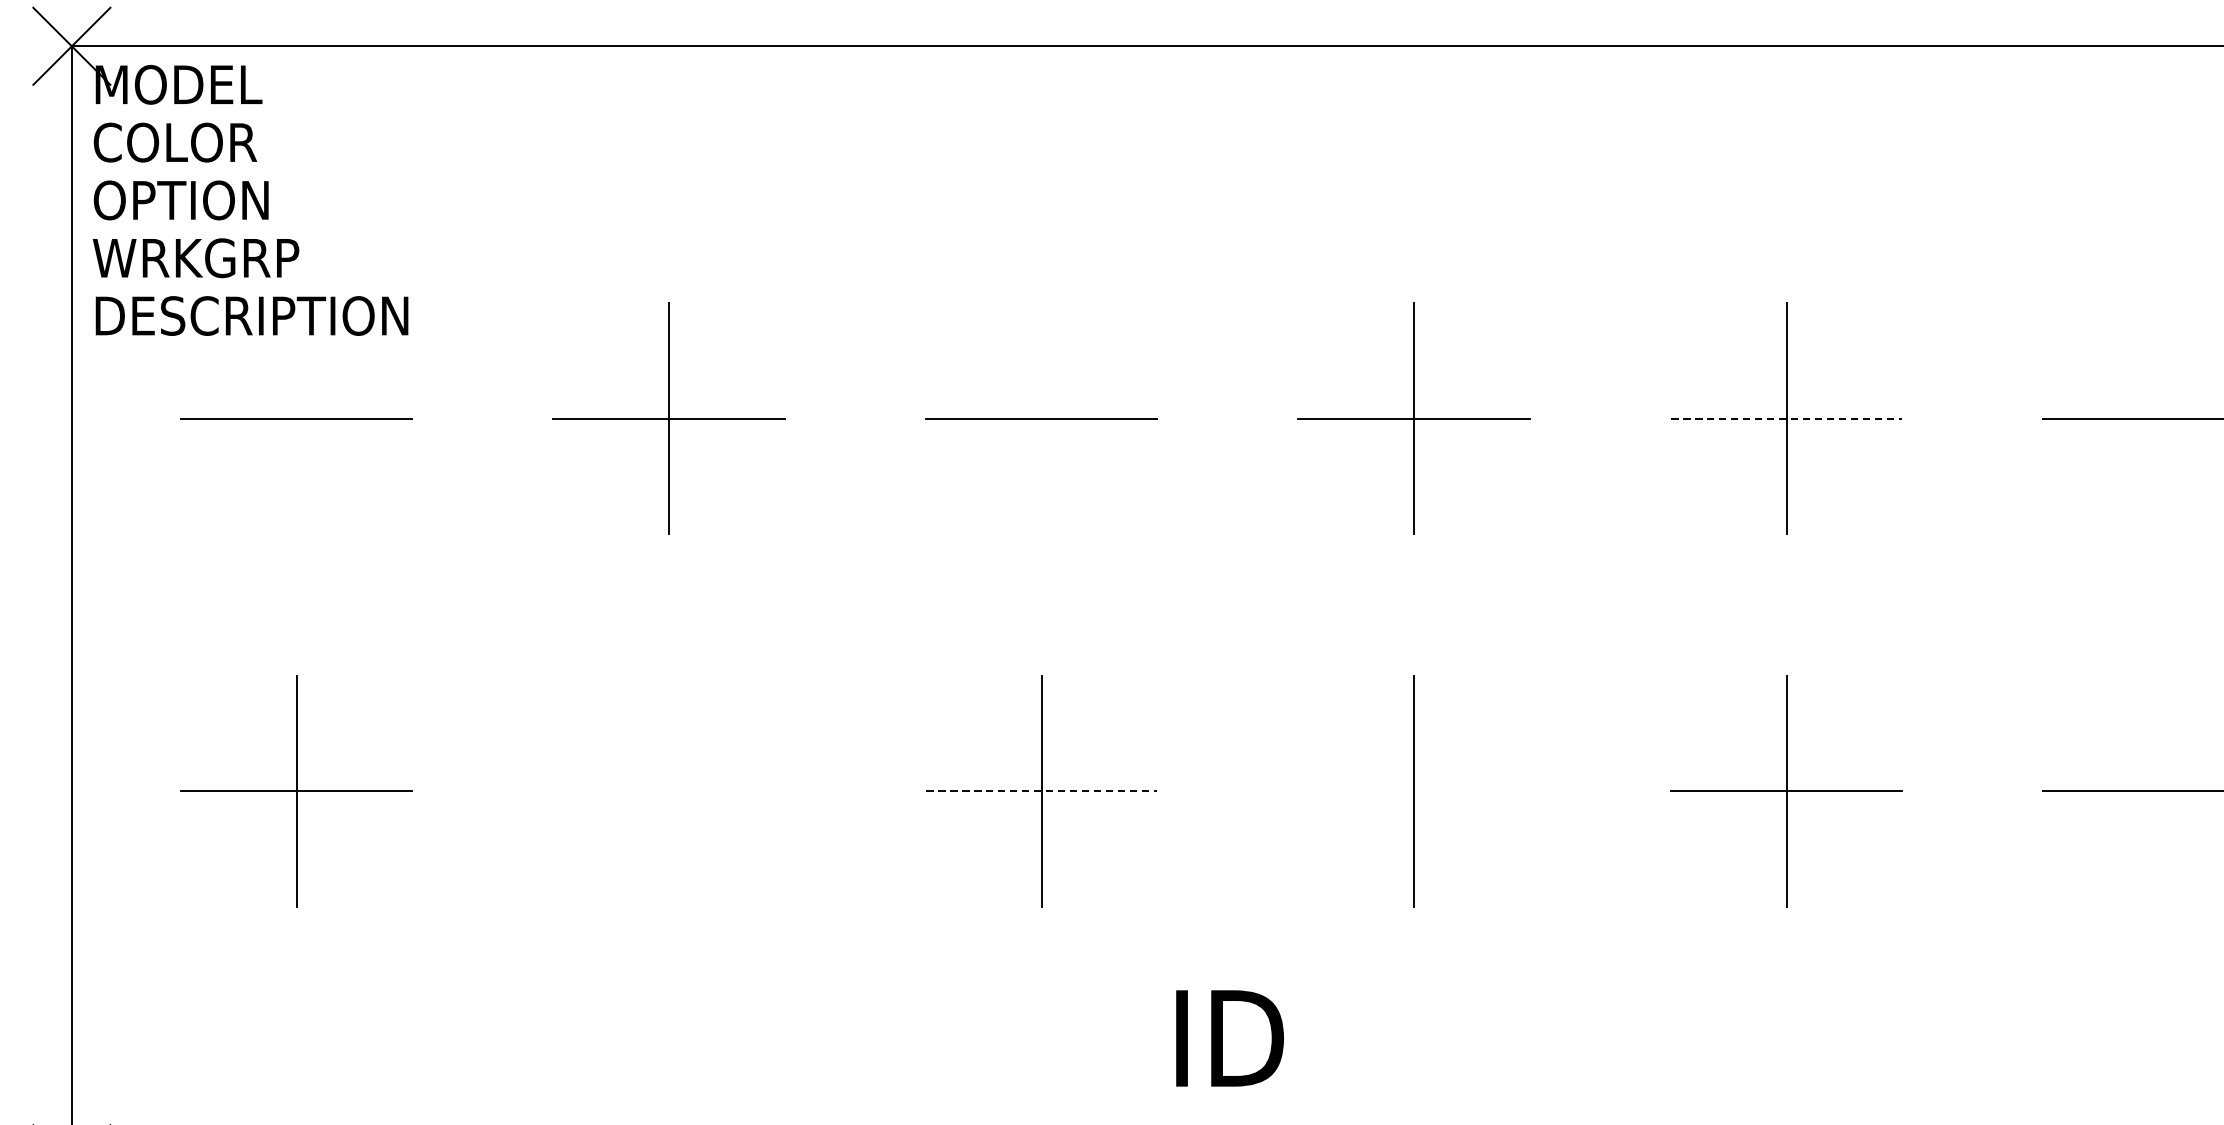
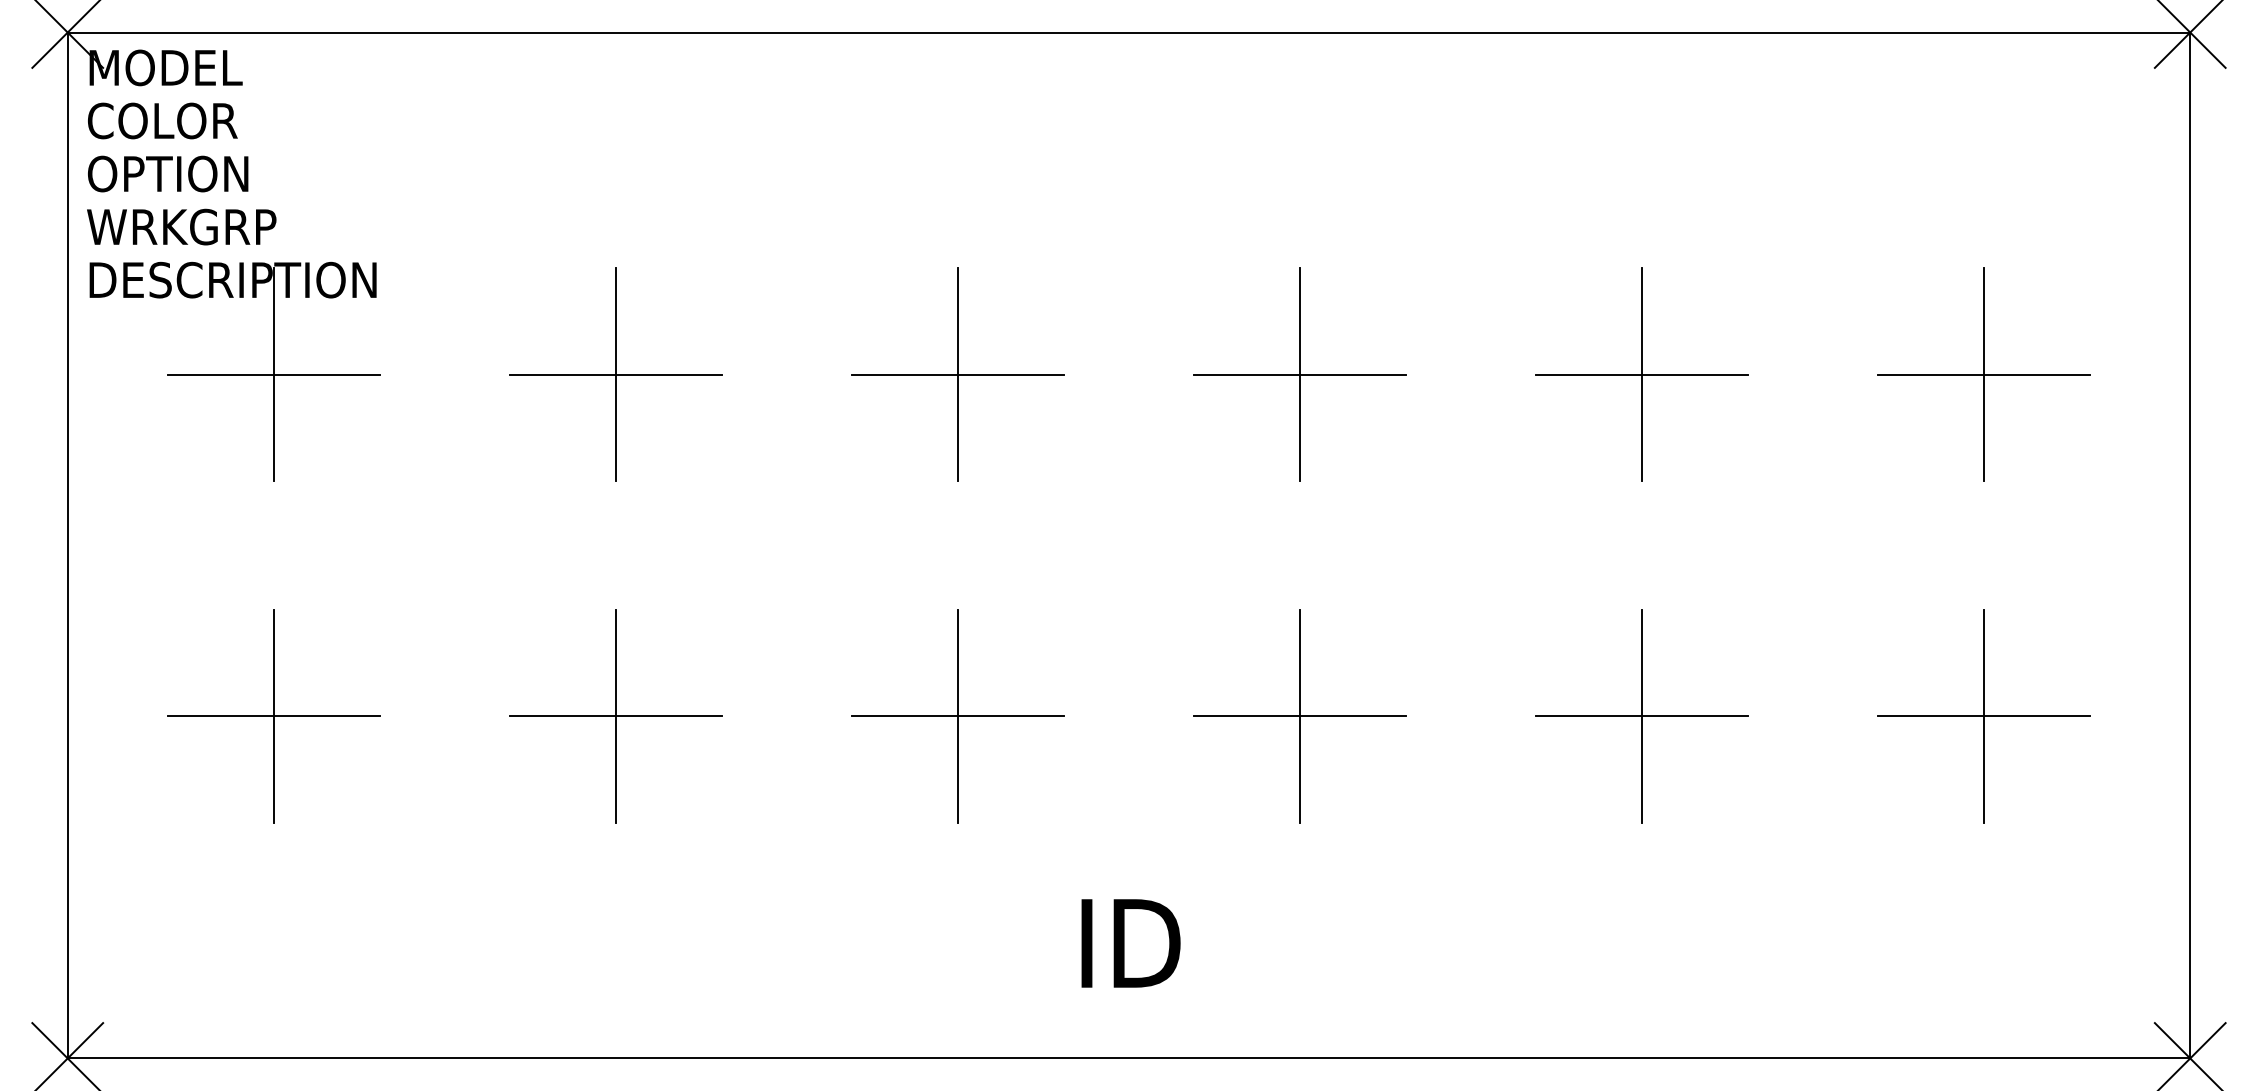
line: (297, 418) -> (274, 374), added
line: (1041, 418) -> (957, 374), added
line: (1787, 418) -> (1642, 374), dashed -> solid
line: (2158, 418) -> (1983, 374), added
part: (668, 791) -> (615, 716), added
line: (1042, 791) -> (958, 716), dashed -> solid
line: (1413, 791) -> (1299, 716), added
line: (2158, 791) -> (1983, 716), added

